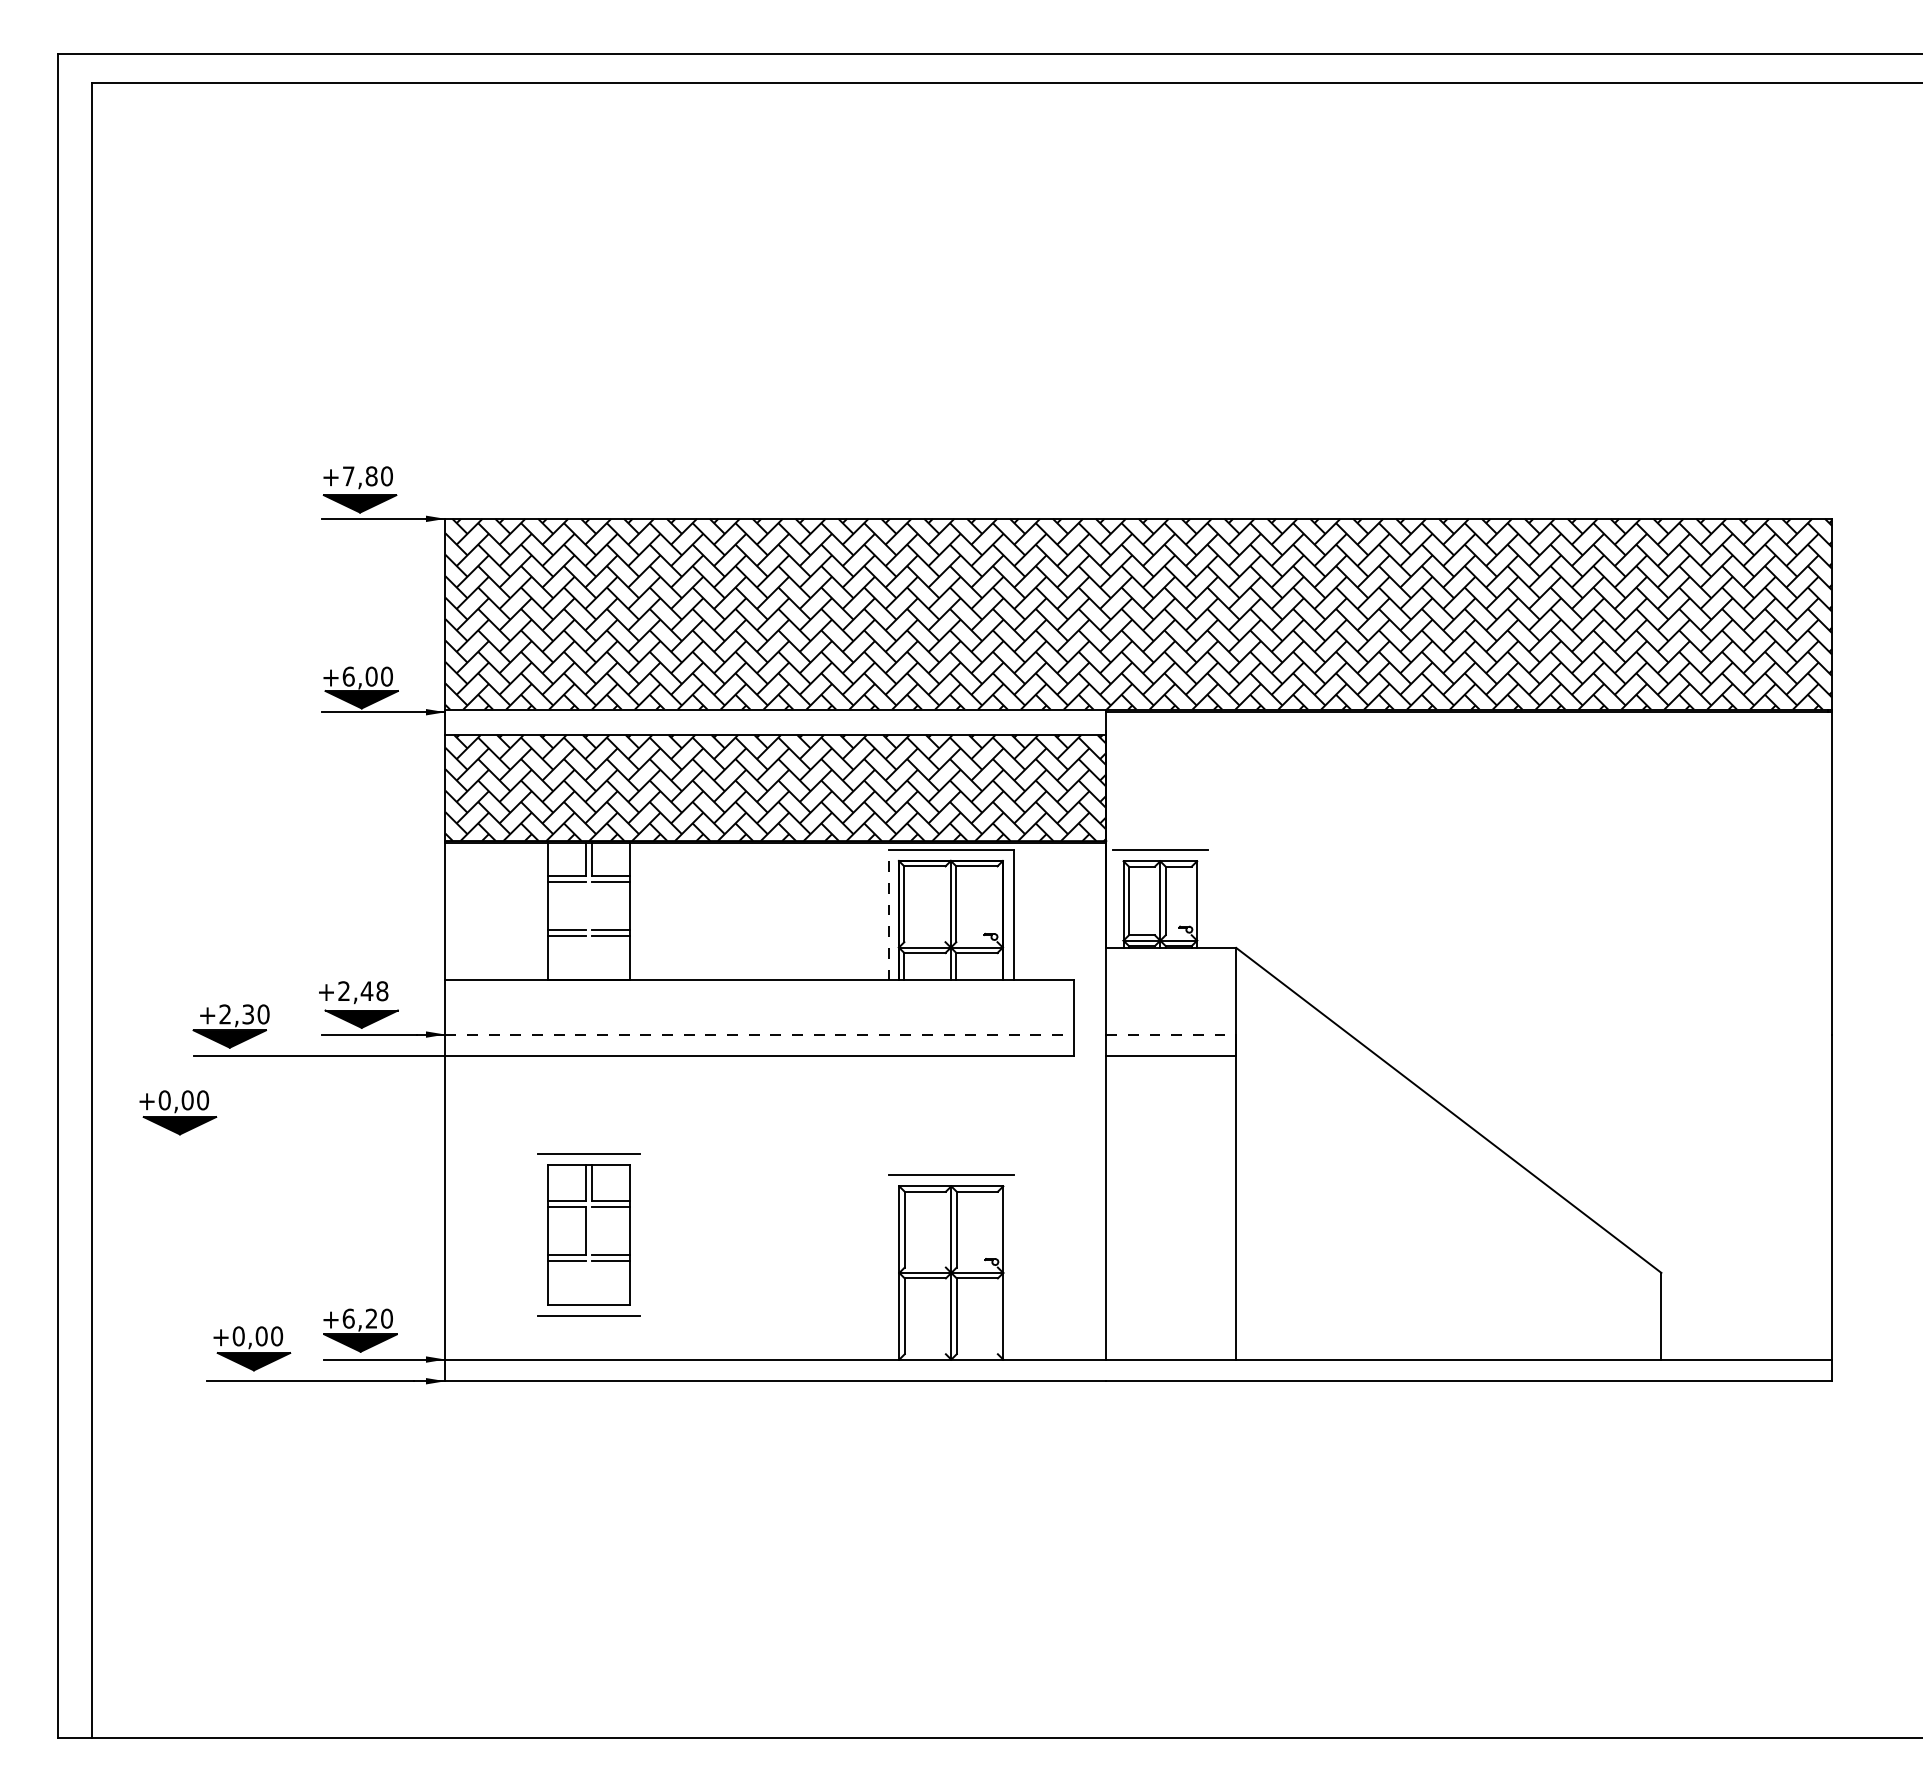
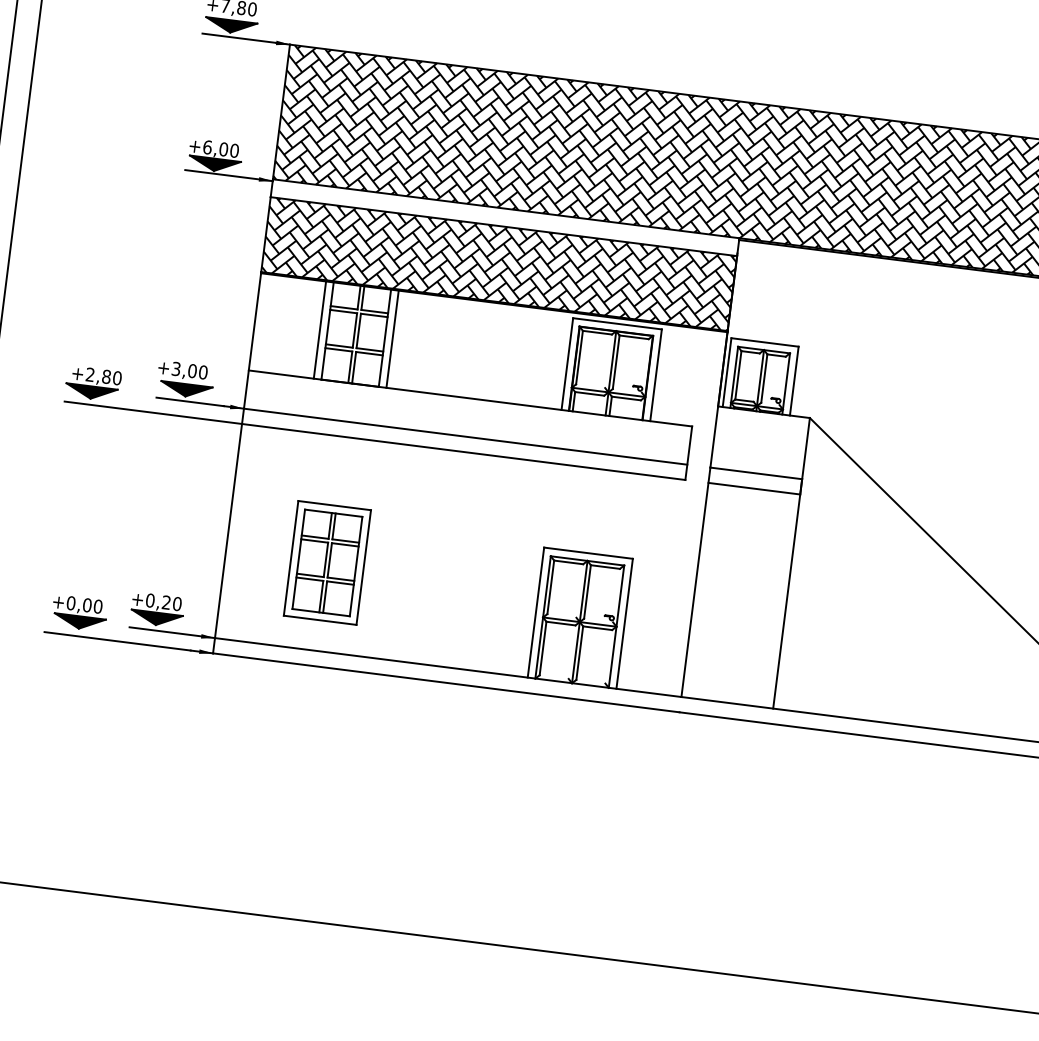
line: (1112, 898) -> (726, 372), added
line: (1207, 898) -> (794, 380), added
line: (586, 905) -> (355, 330), added
line: (591, 905) -> (358, 330), added
line: (537, 911) -> (319, 330), added
line: (640, 911) -> (392, 339), added
line: (888, 915) -> (567, 364), dashed -> solid
line: (586, 957) -> (350, 366), added
line: (591, 957) -> (353, 367), added
text: (363, 991) -> (189, 370), +2,48 -> +3,00
text: (248, 1014) -> (106, 376), +2,30 -> +2,80
line: (760, 1034) -> (466, 436), dashed -> solid
line: (1171, 1034) -> (756, 473), dashed -> solid
part: (178, 1112) -> (48, 439), removed
line: (591, 1230) -> (329, 560), added
line: (537, 1234) -> (291, 558), added
line: (640, 1234) -> (363, 567), added
line: (888, 1267) -> (535, 612), added
line: (1014, 1267) -> (624, 623), added
line: (586, 1282) -> (321, 596), added
line: (591, 1282) -> (324, 596), added
text: (348, 1318) -> (150, 600), +6,20 -> +0,20

